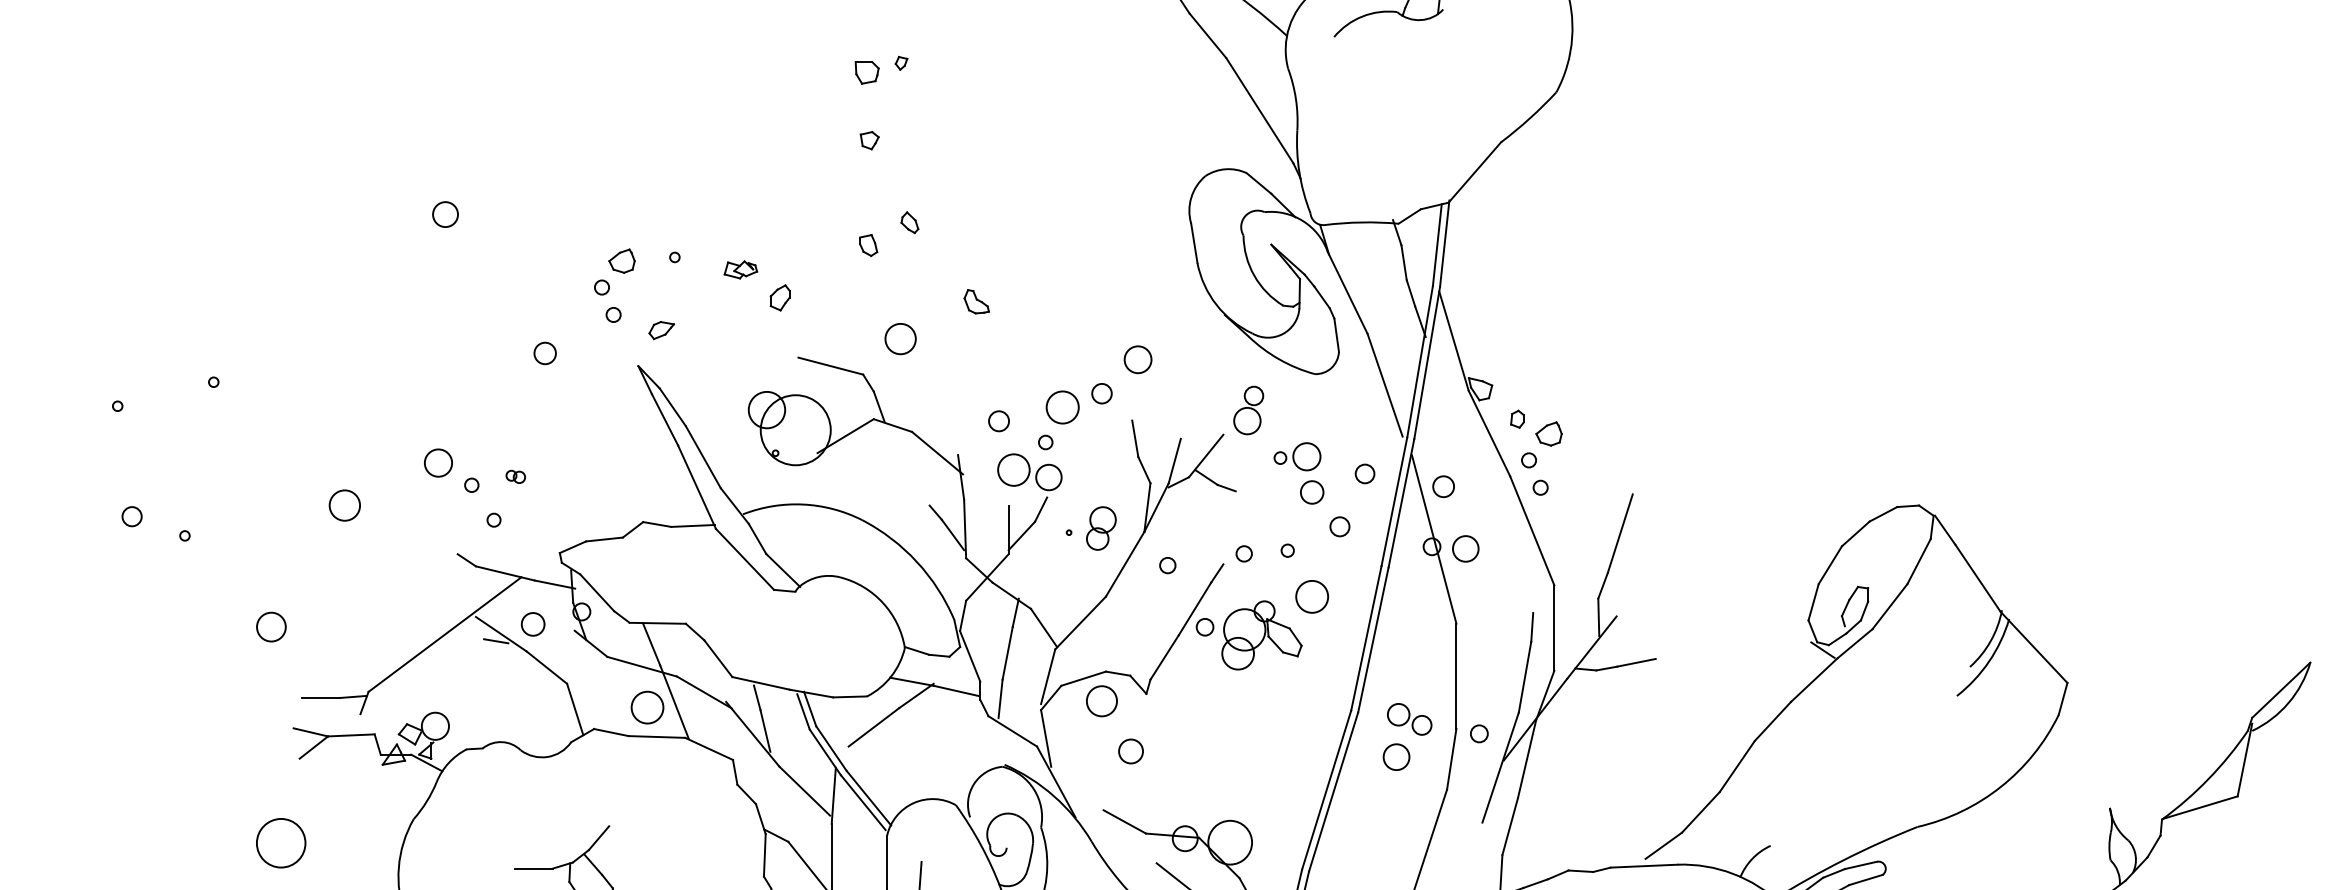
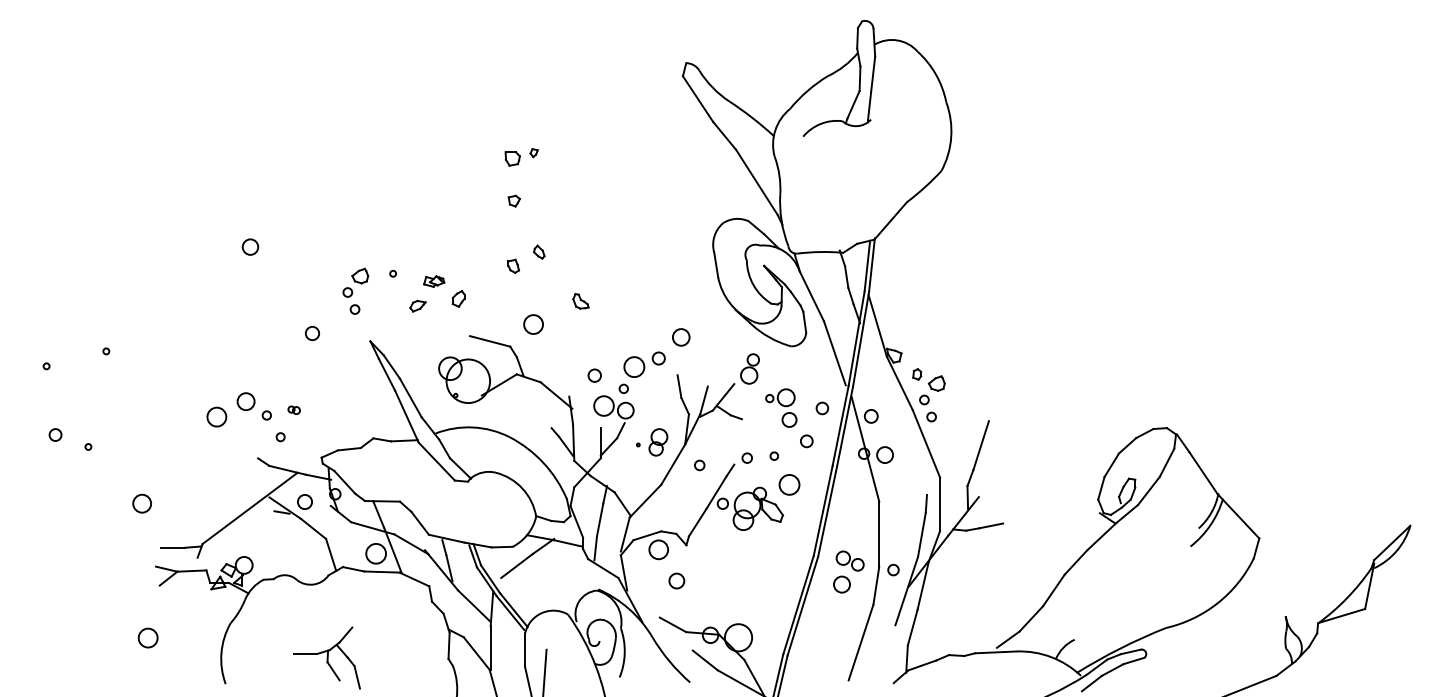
part: (660, 329) -> (417, 305), moved
circle: (344, 504) -> (216, 416), moved
circle: (279, 842) -> (147, 637), size x0.62

